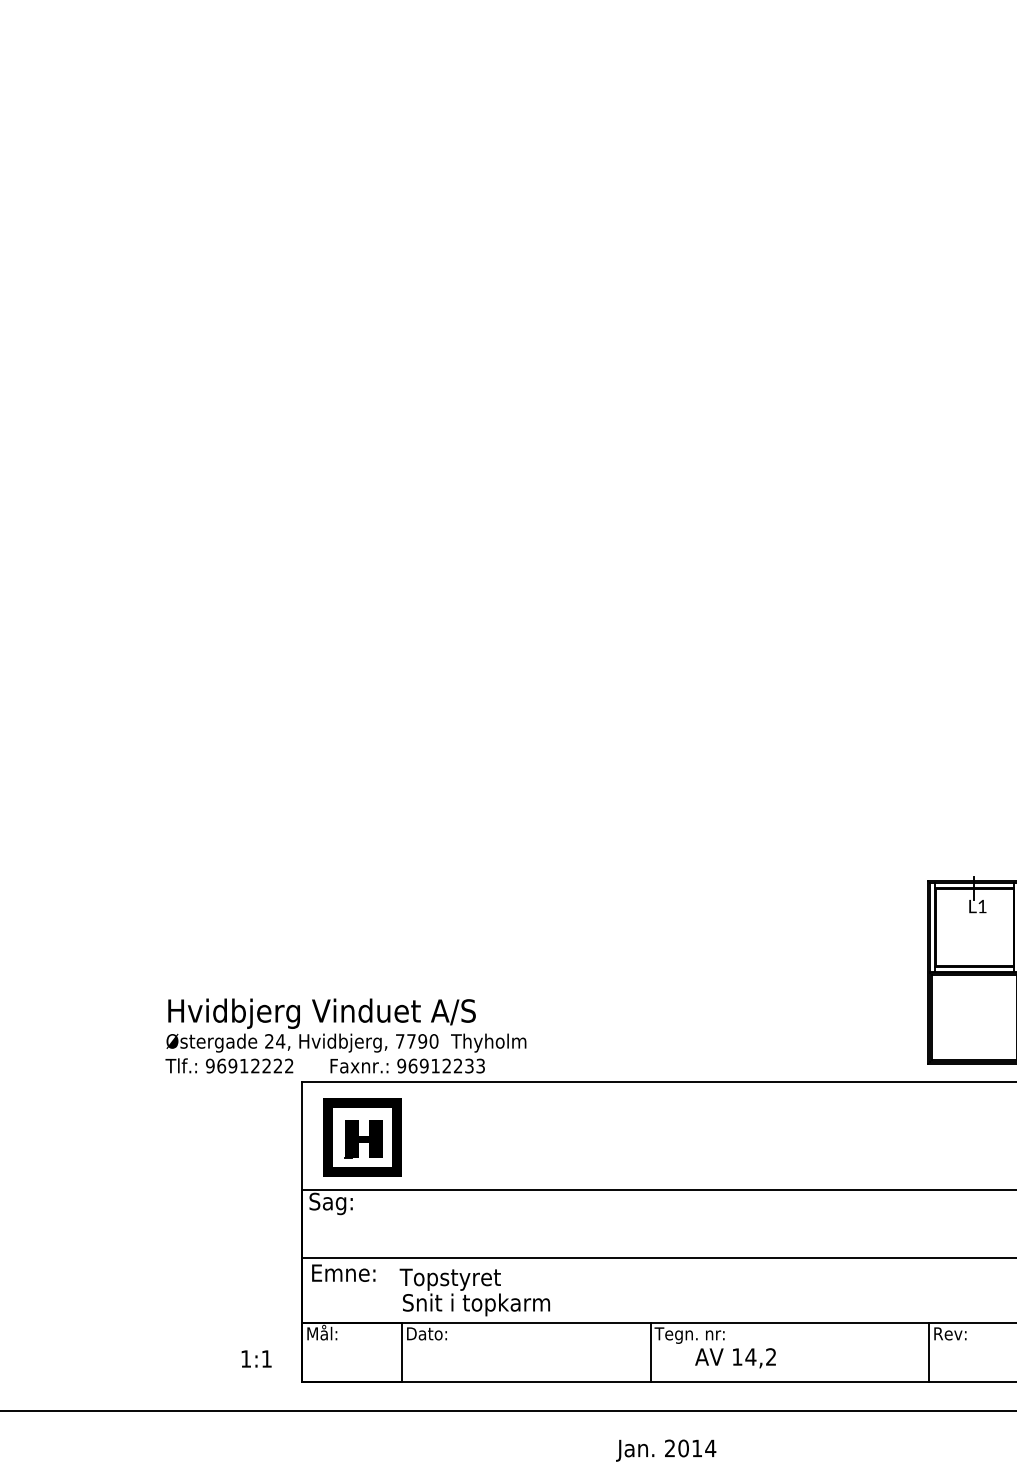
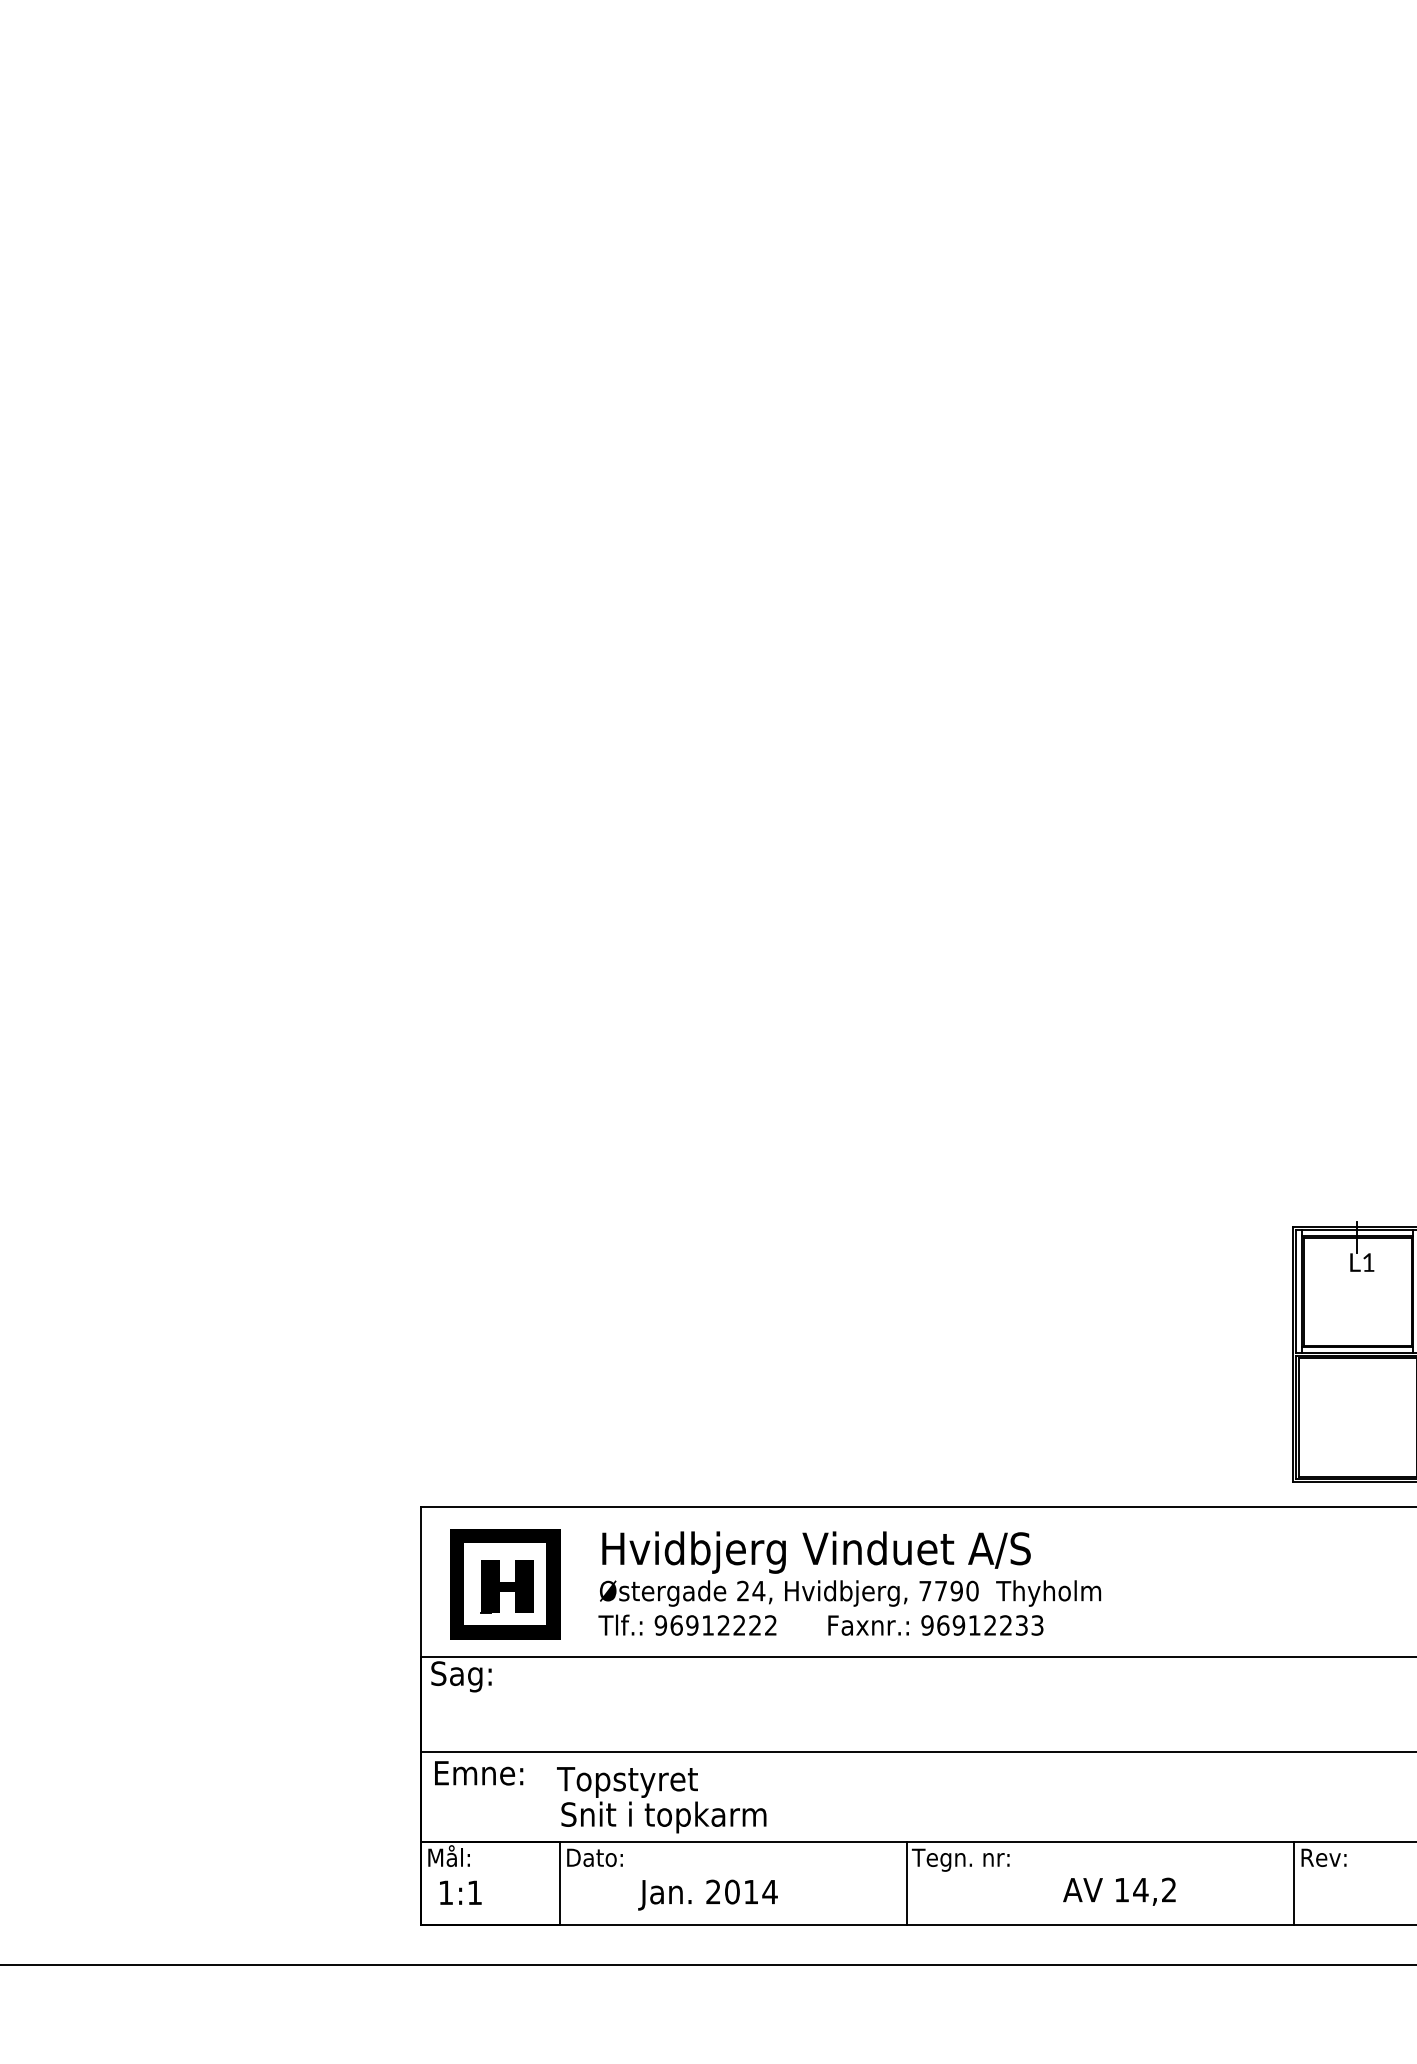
text: (345, 1035) -> (849, 1582), moved
text: (256, 1358) -> (460, 1892), moved
text: (735, 1358) -> (1119, 1892), moved
text: (666, 1450) -> (708, 1894), moved

